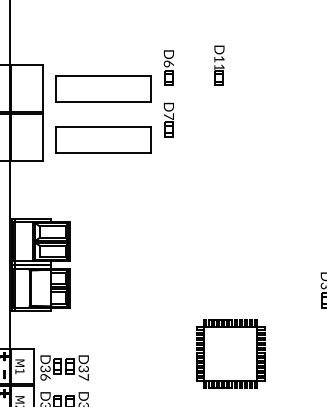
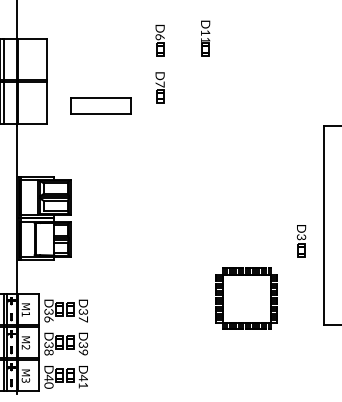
part: (103, 88) -> (101, 59), removed
part: (103, 139) -> (101, 105), size x0.7
part: (230, 354) -> (246, 298), moved

